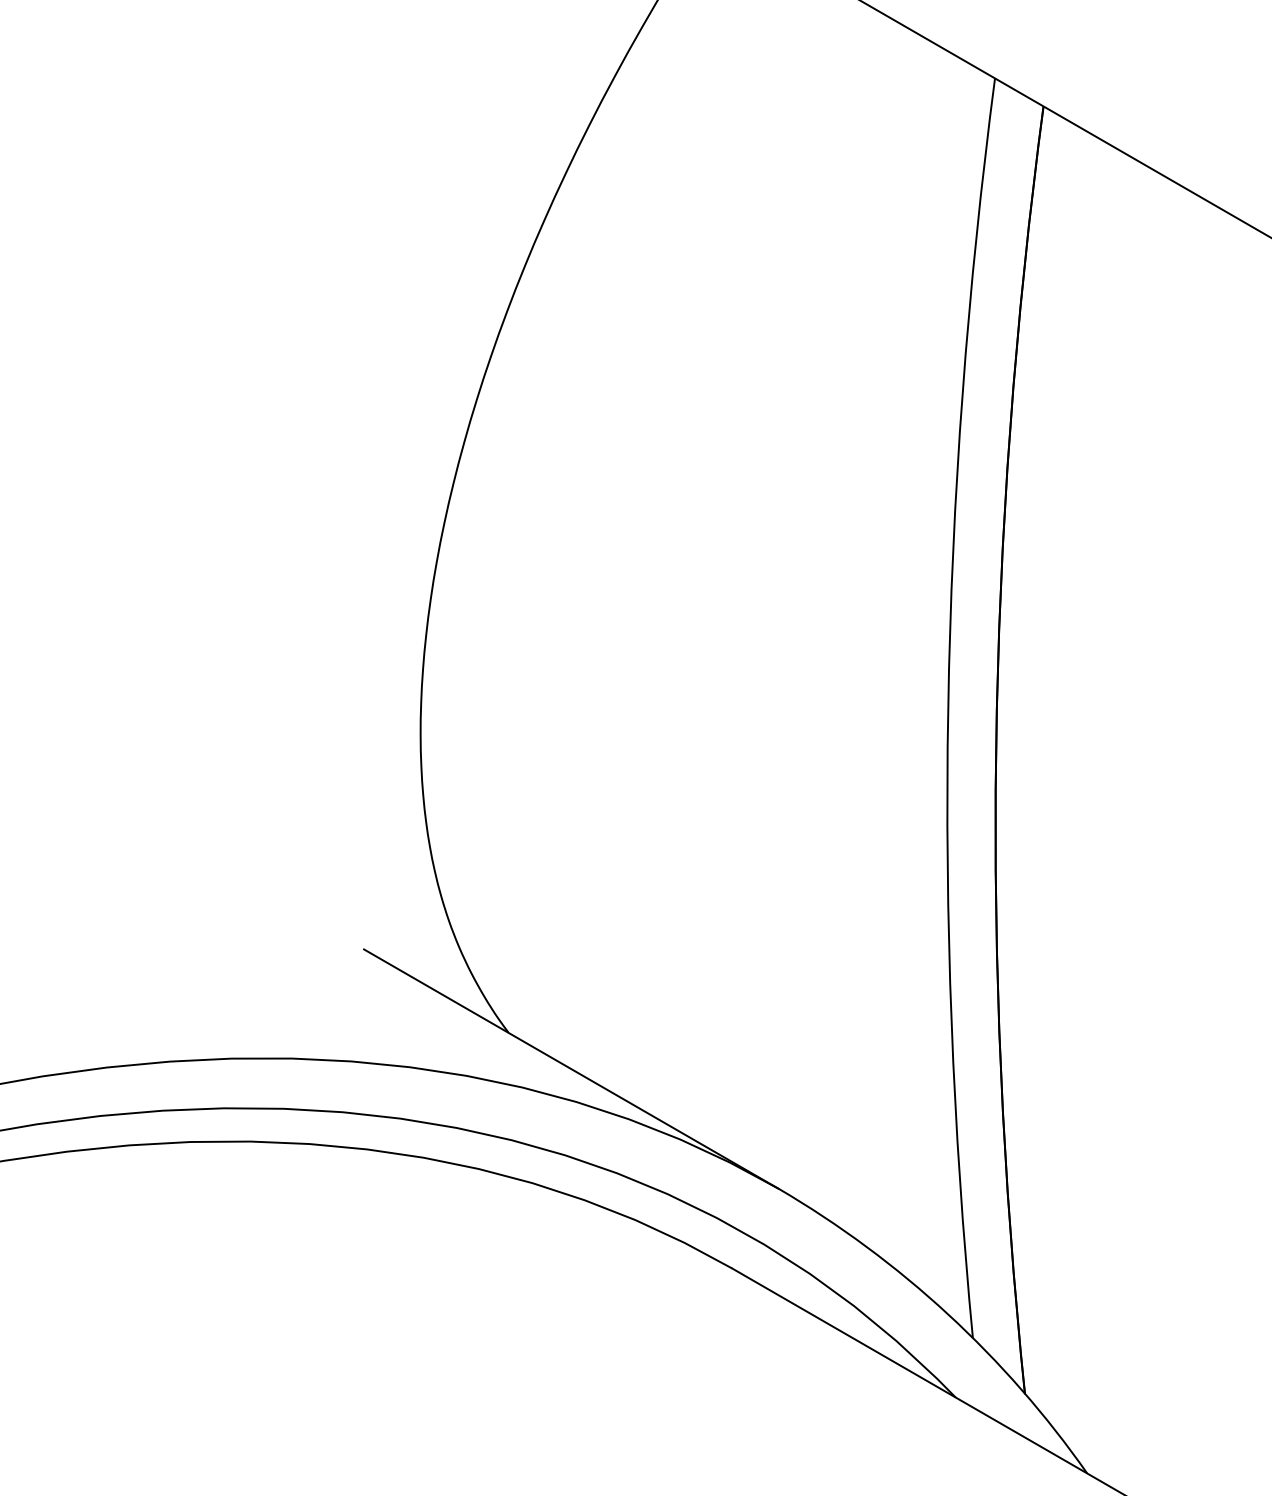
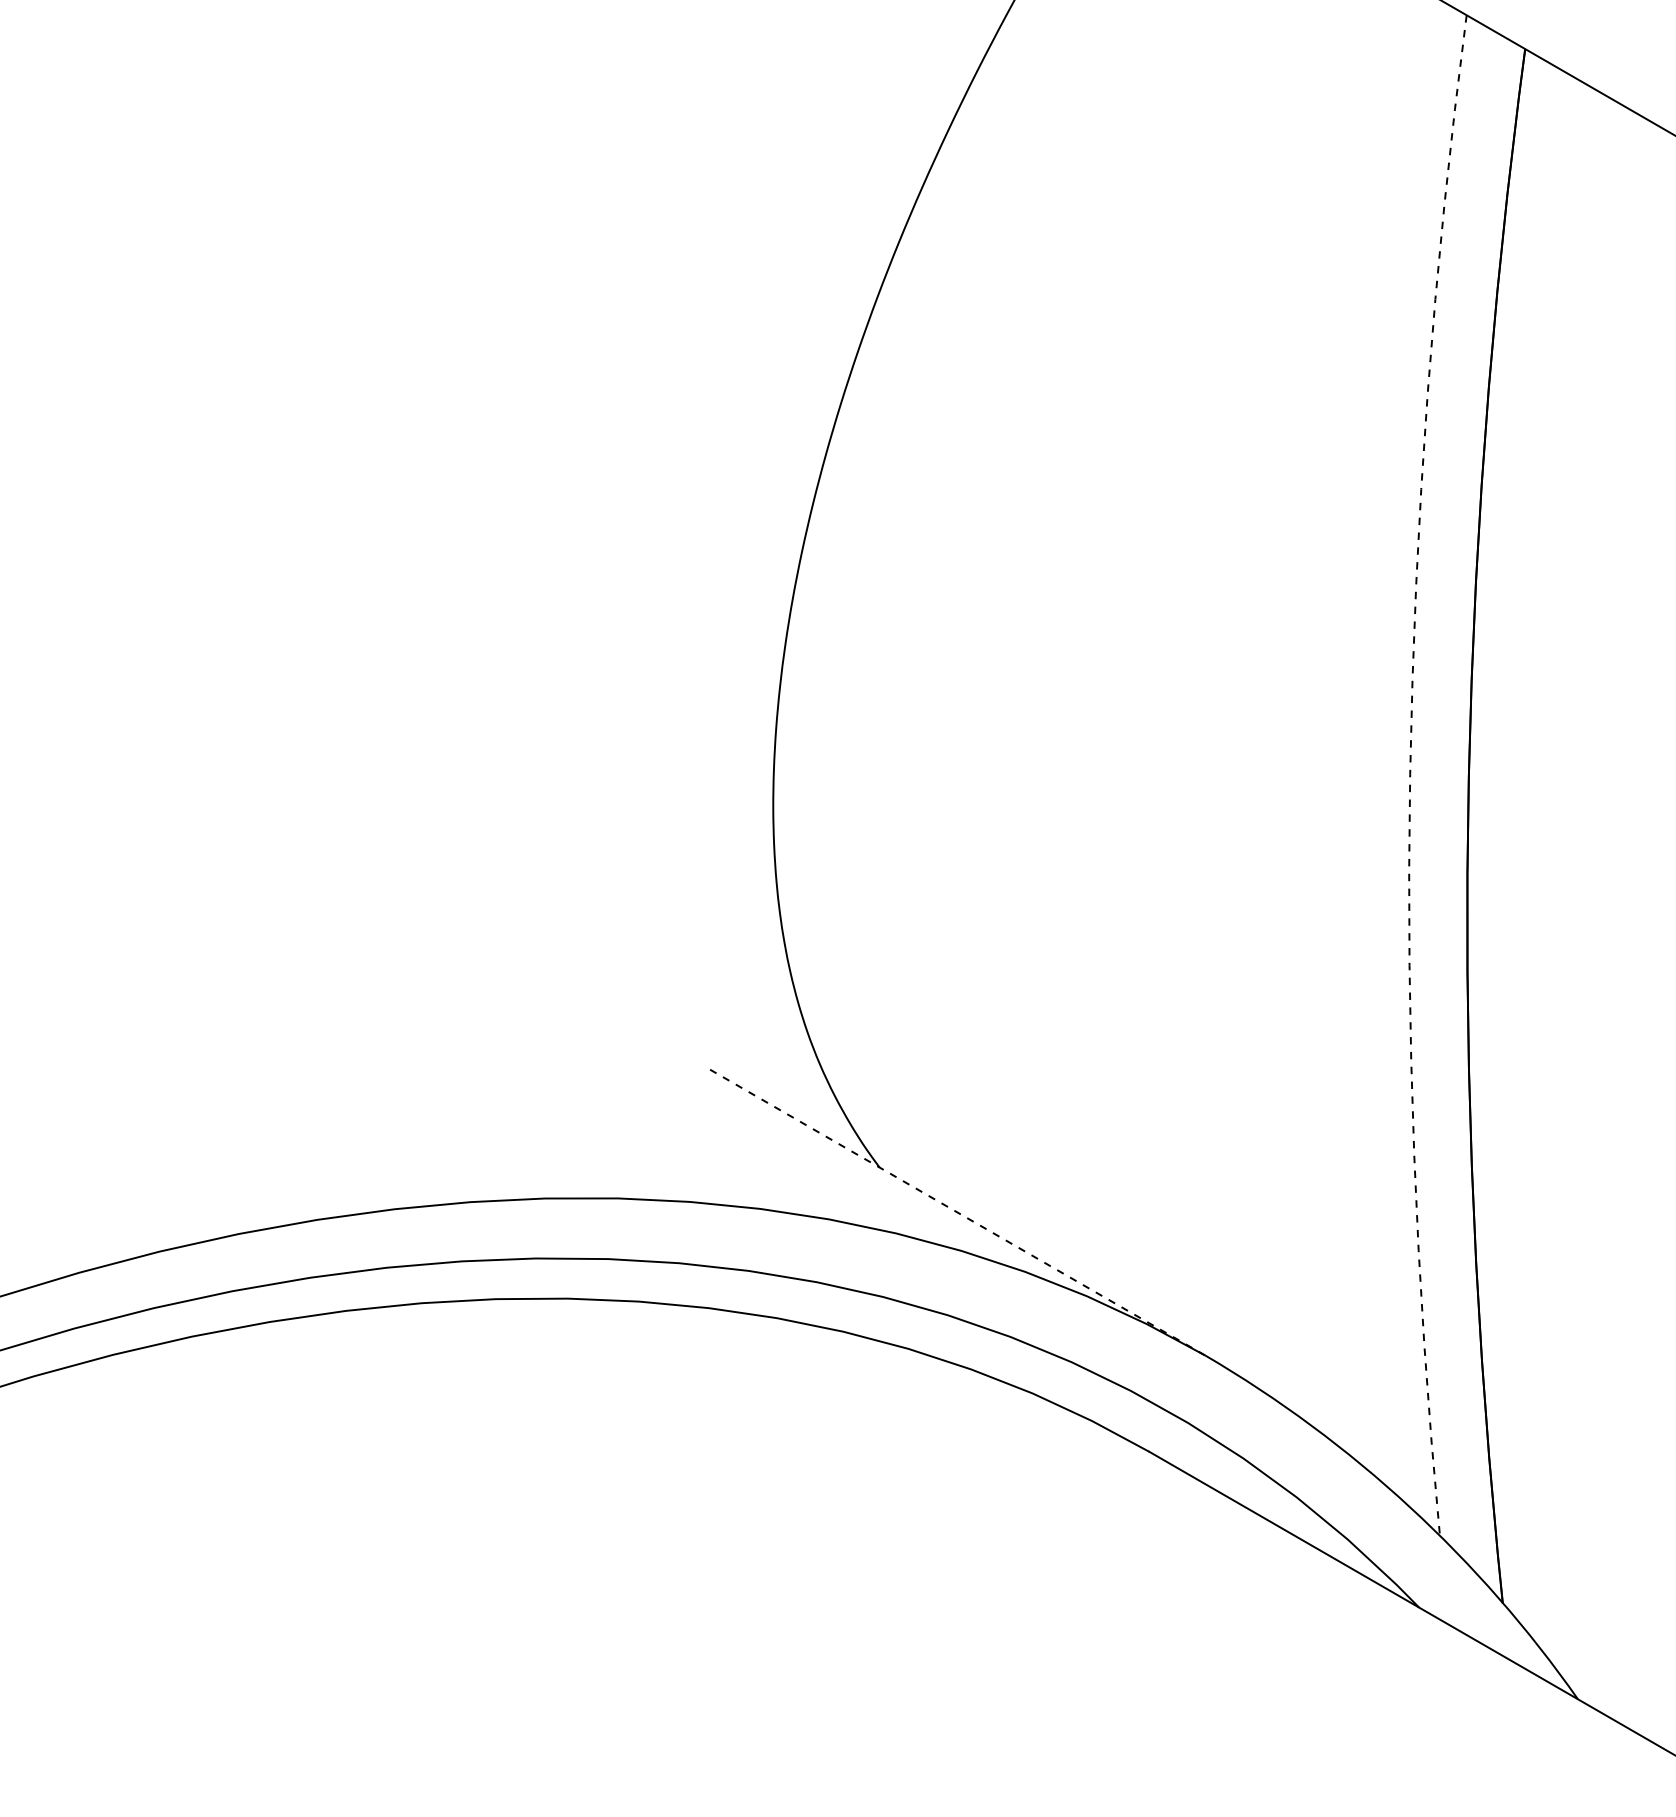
arc: (948, 707) -> (1410, 774), solid -> dashed
line: (571, 1069) -> (955, 1211), solid -> dashed

